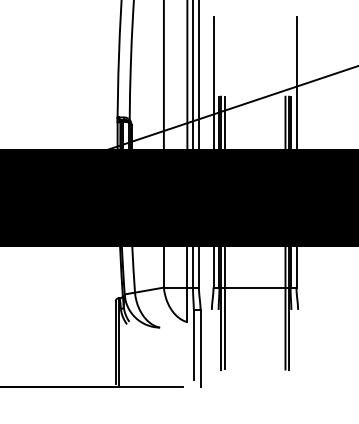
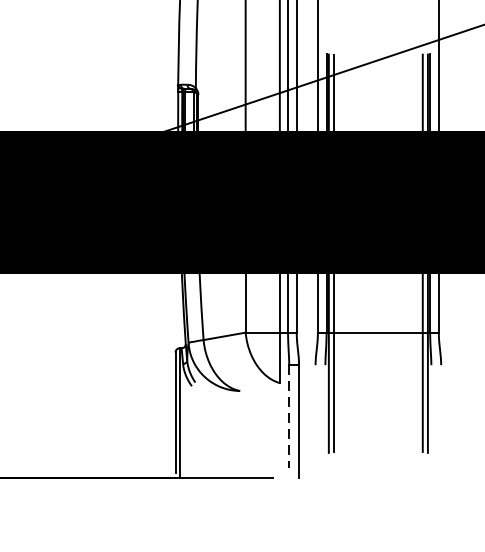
line: (193, 345) -> (288, 417), solid -> dashed

